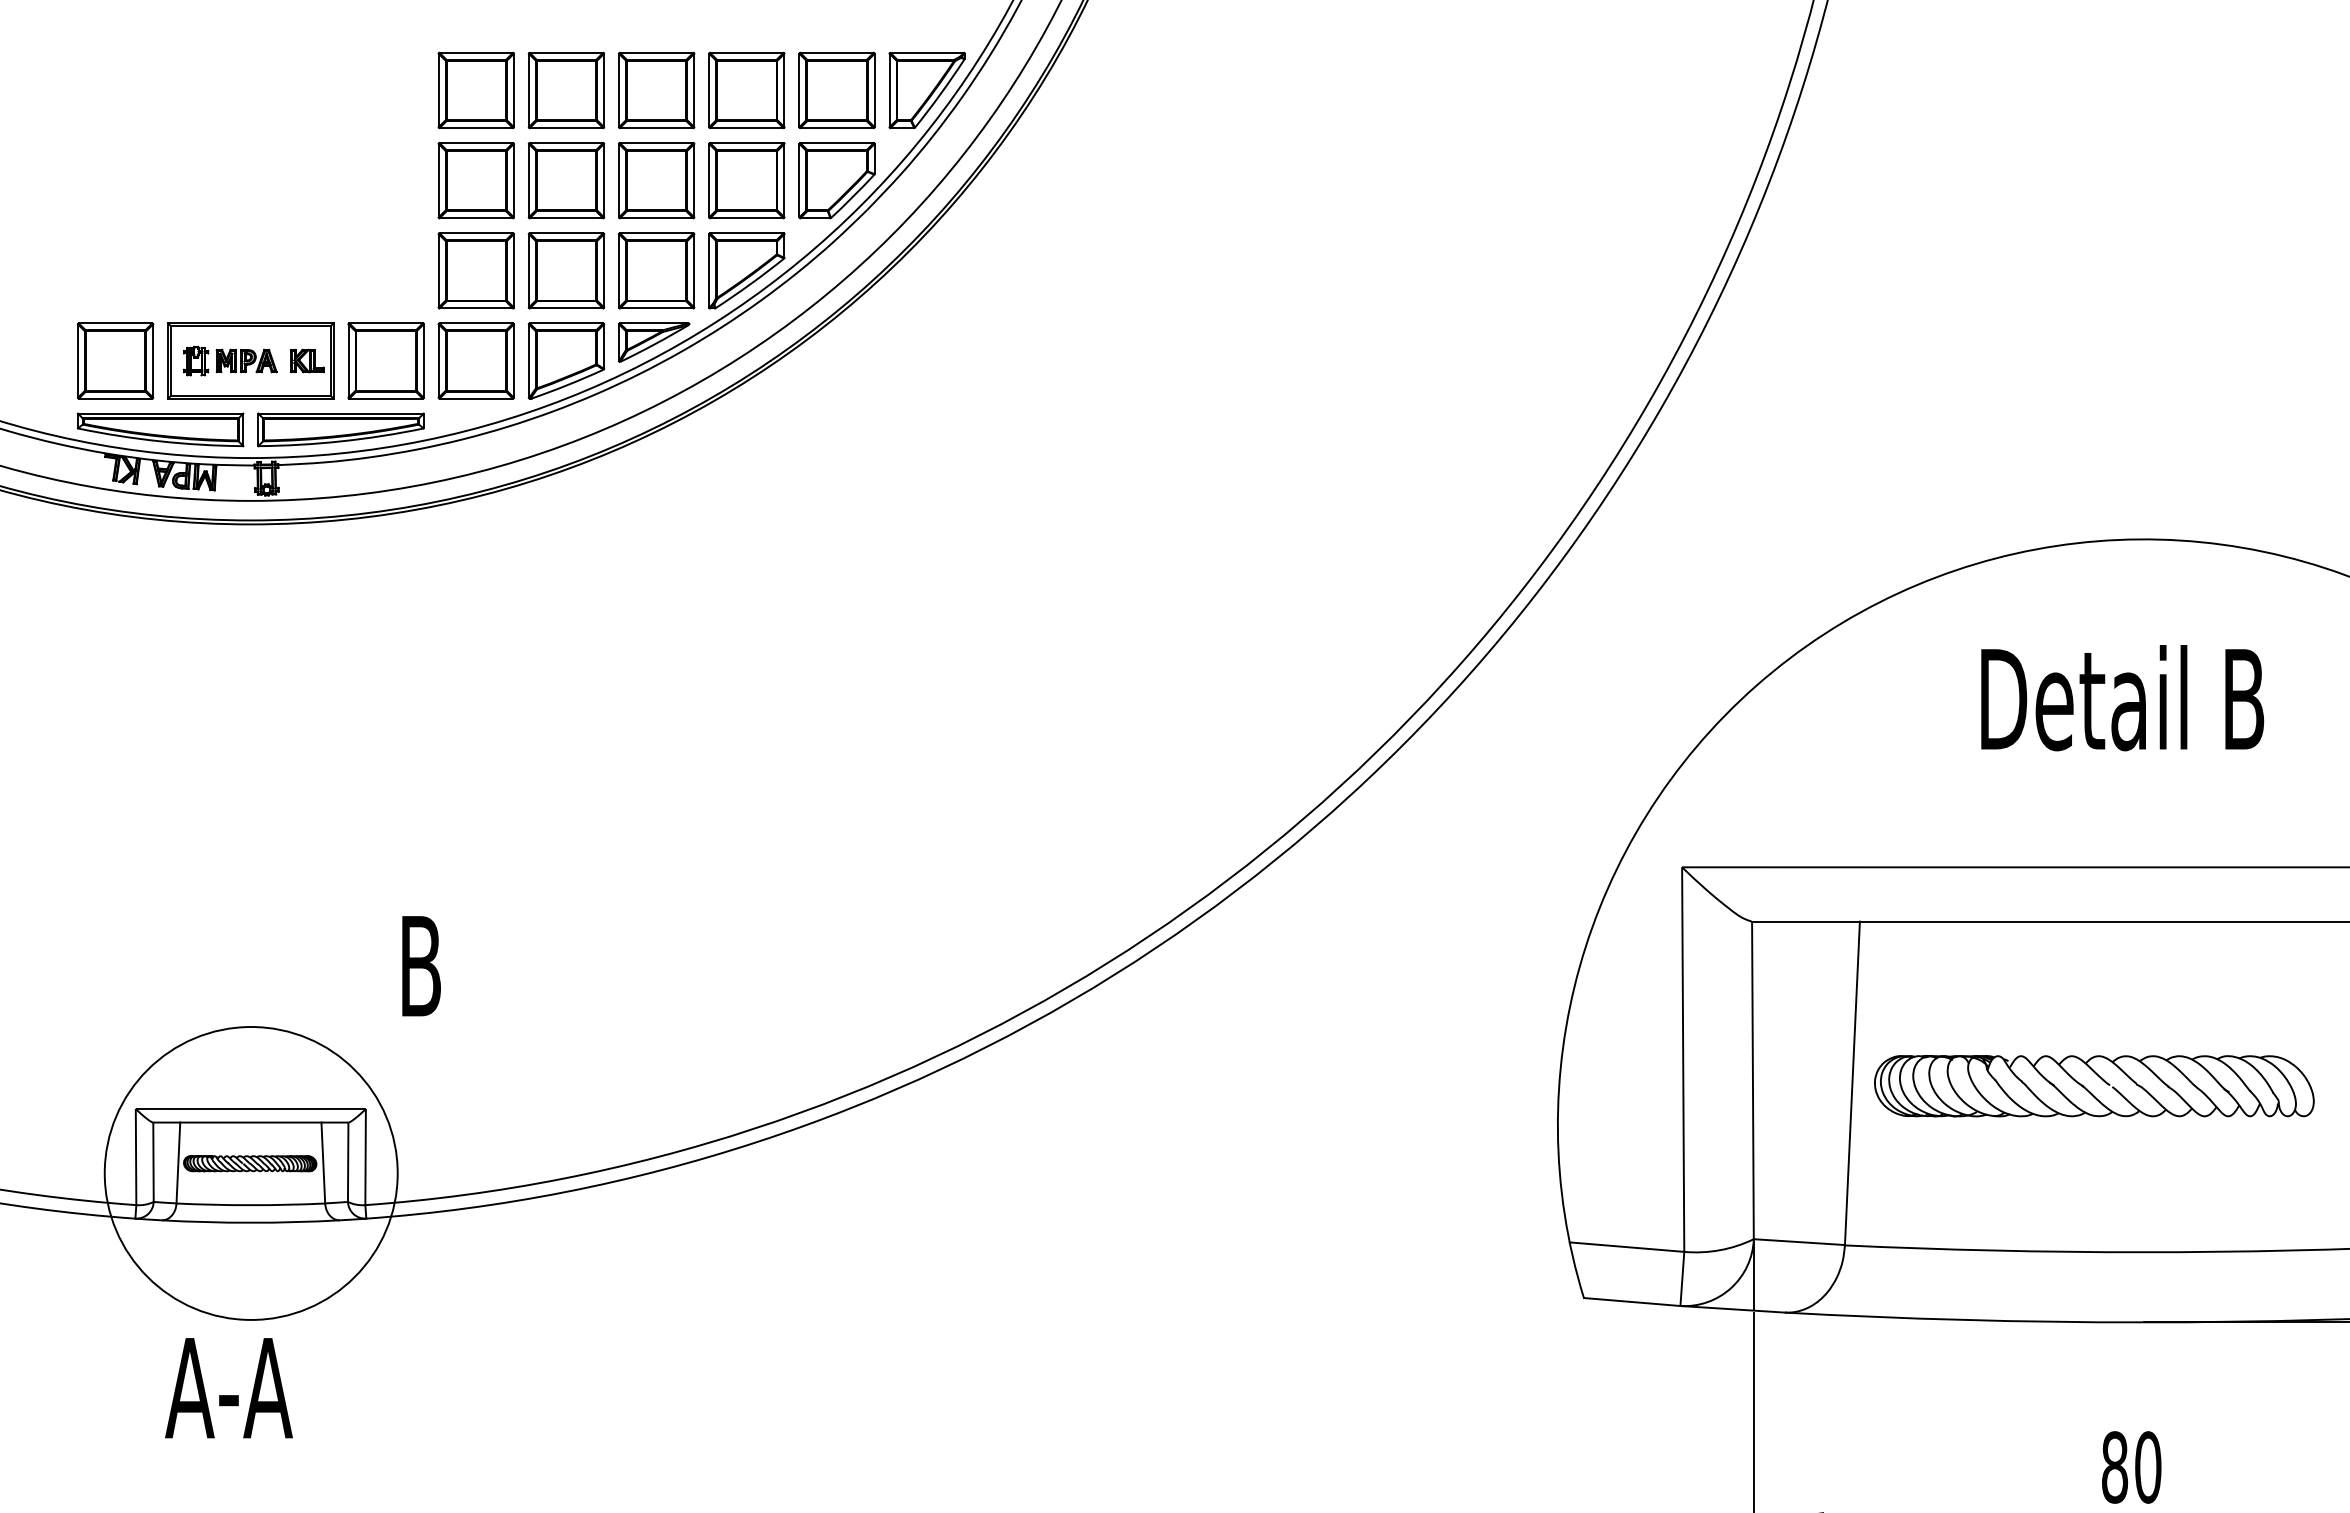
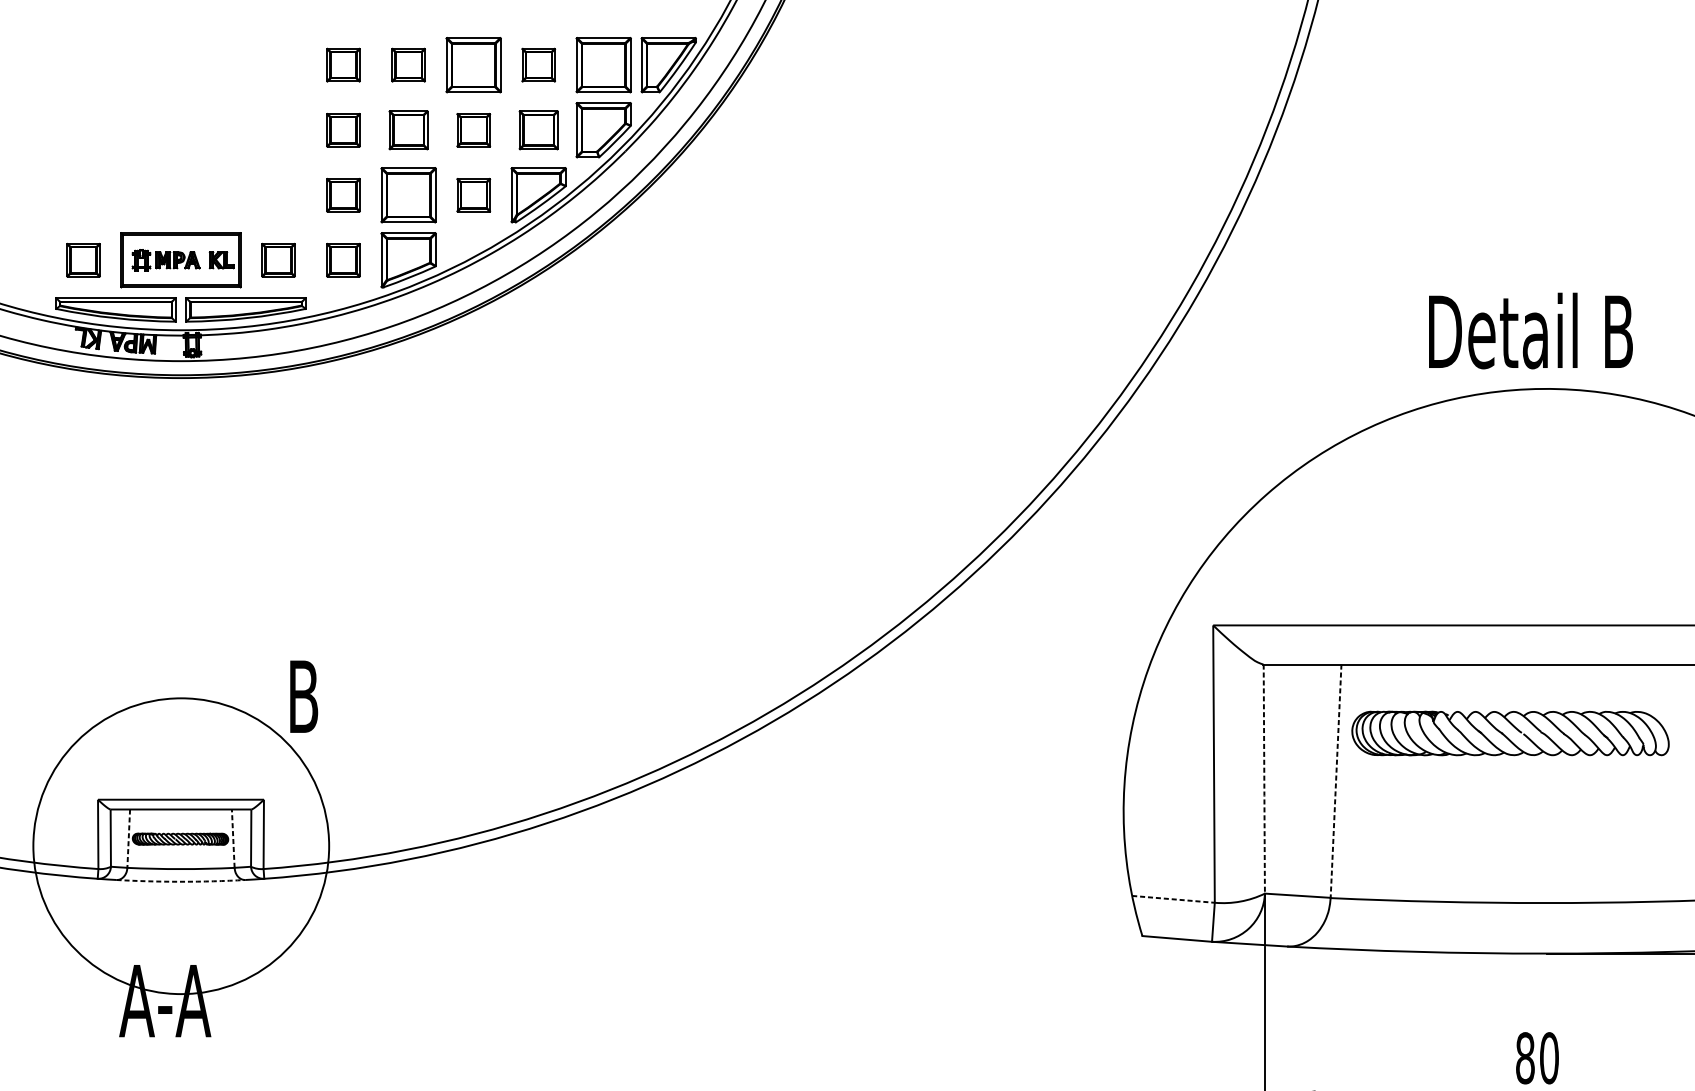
part: (475, 90) -> (343, 65), size x0.6
part: (566, 90) -> (408, 65), size x0.6
part: (746, 90) -> (538, 65), size x0.6
part: (475, 180) -> (343, 130), size x0.6
part: (566, 180) -> (408, 130), size x0.7
part: (656, 180) -> (473, 130), size x0.6
part: (746, 180) -> (538, 130), size x0.7
part: (475, 270) -> (343, 194), size x0.6
part: (656, 270) -> (473, 194), size x0.6
part: (654, 342) -> (472, 246), removed
part: (115, 360) -> (83, 259), size x0.6
part: (385, 360) -> (278, 259), size x0.6
part: (475, 360) -> (343, 259), size x0.6
text: (2122, 698) -> (1530, 331), moved
line: (1752, 1081) -> (1263, 779), solid -> dashed
line: (1852, 1083) -> (1336, 781), solid -> dashed
part: (2094, 1086) -> (1510, 733), moved
line: (323, 1162) -> (233, 838), solid -> dashed
line: (178, 1163) -> (128, 839), solid -> dashed
circle: (250, 1173) -> (180, 846), size x1.4
arc: (250, 1222) -> (180, 881), solid -> dashed
line: (1627, 1247) -> (1173, 899), solid -> dashed

